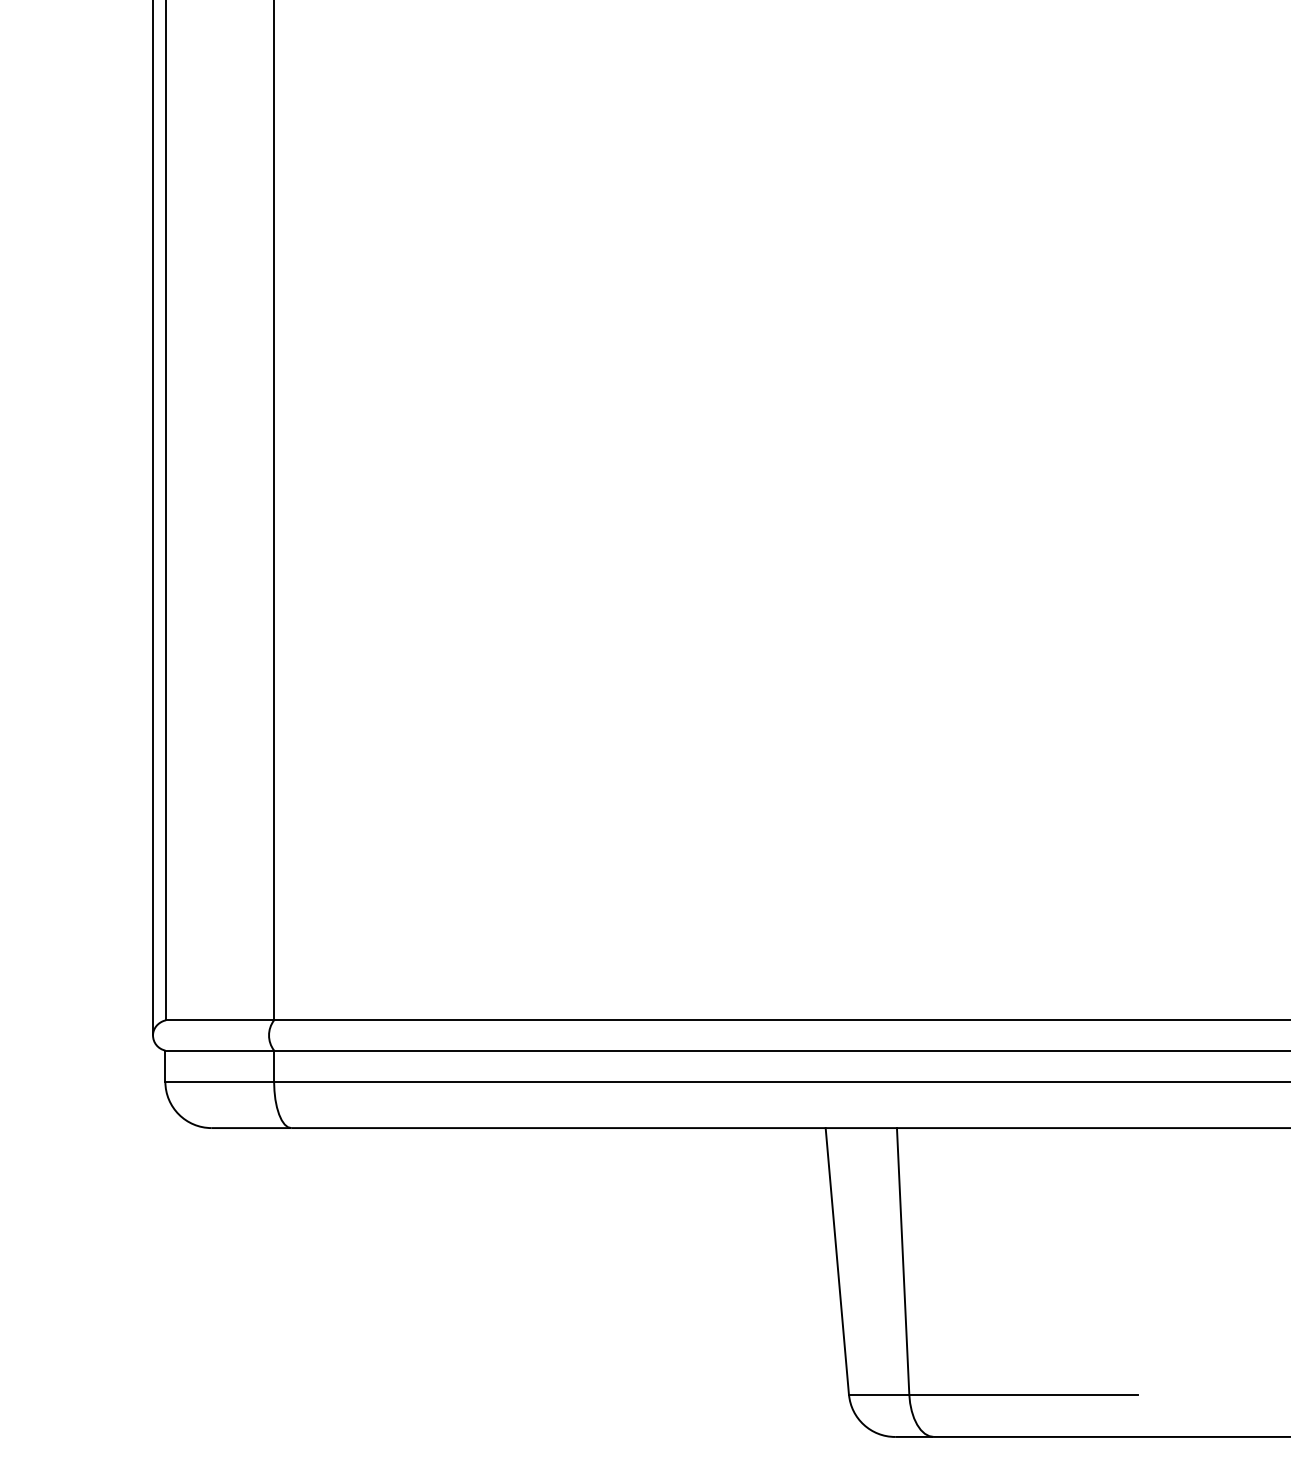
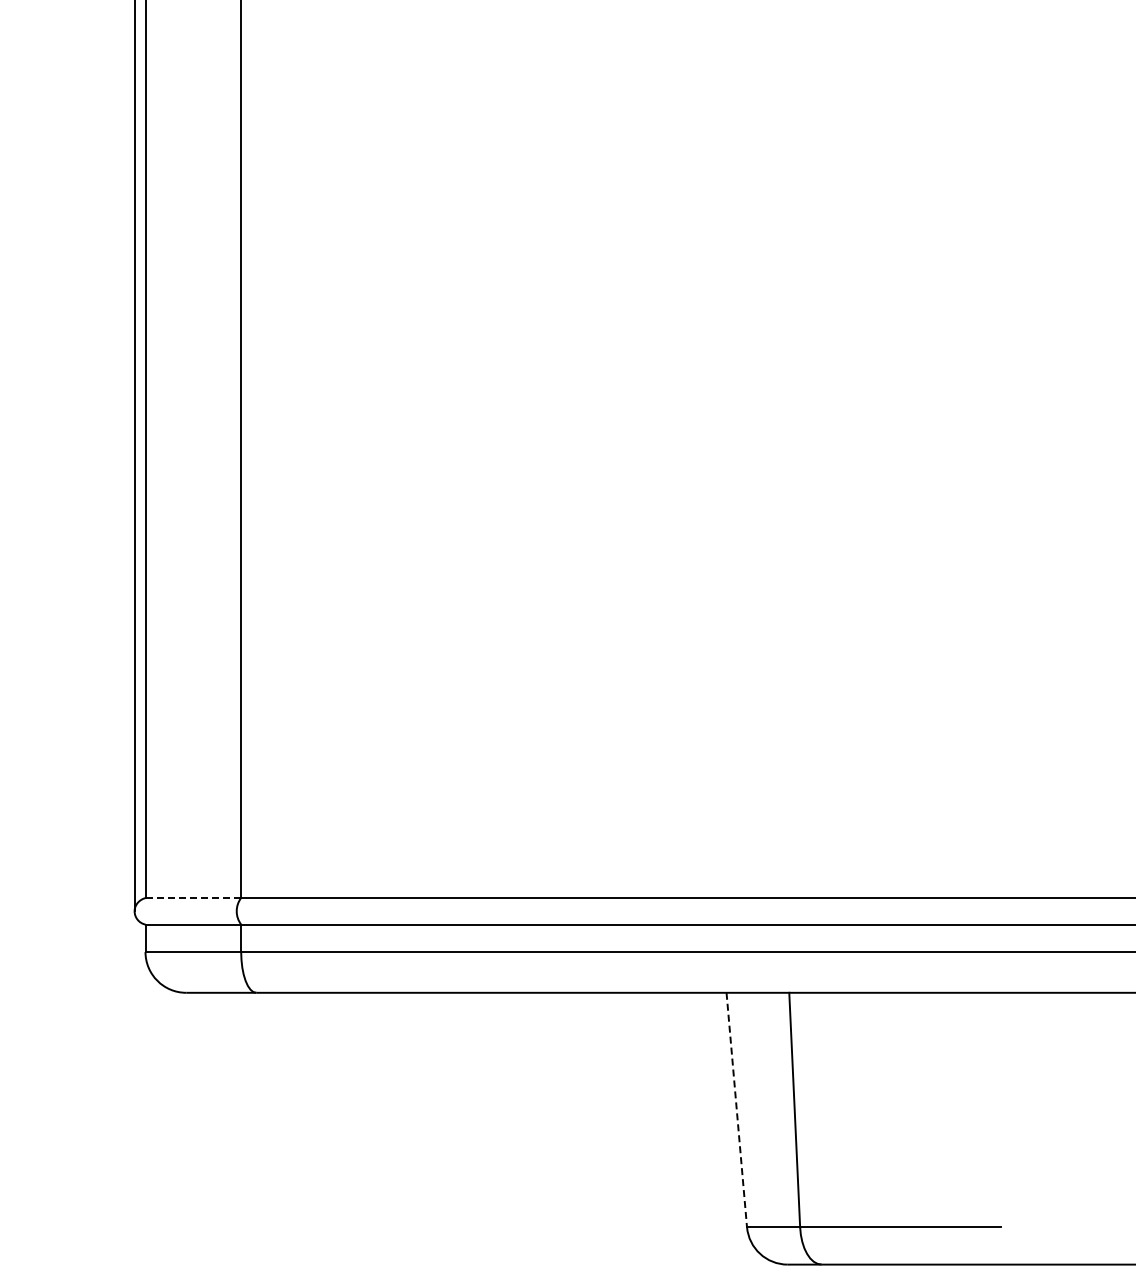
line: (219, 1019) -> (193, 897), solid -> dashed
line: (836, 1261) -> (736, 1110), solid -> dashed

